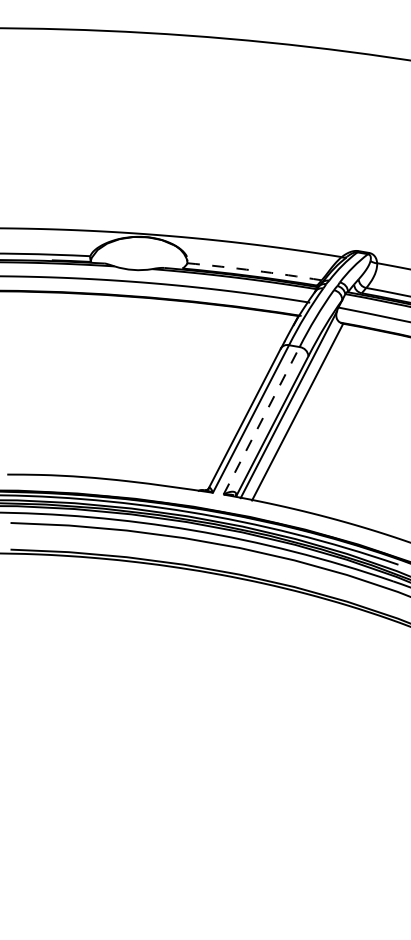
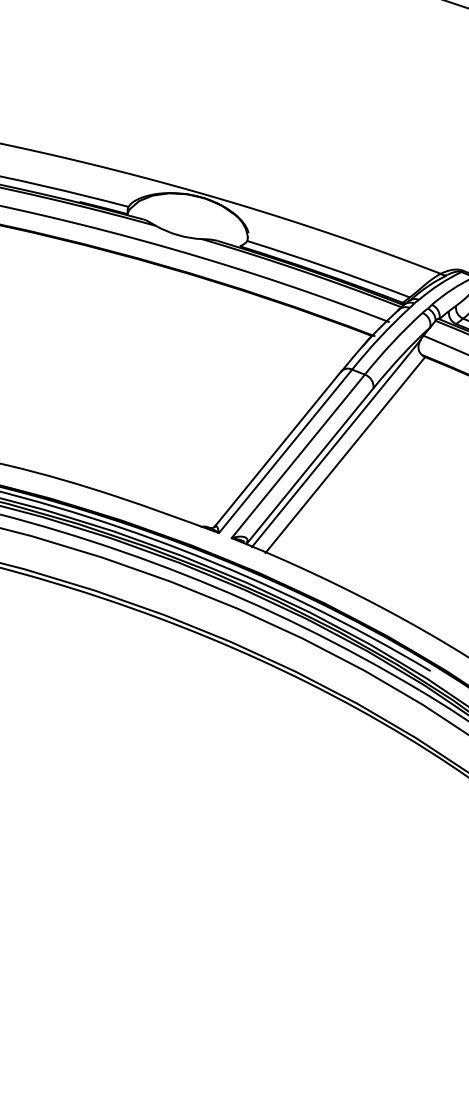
arc: (254, 270) -> (328, 267), dashed -> solid
line: (261, 420) -> (298, 455), dashed -> solid

